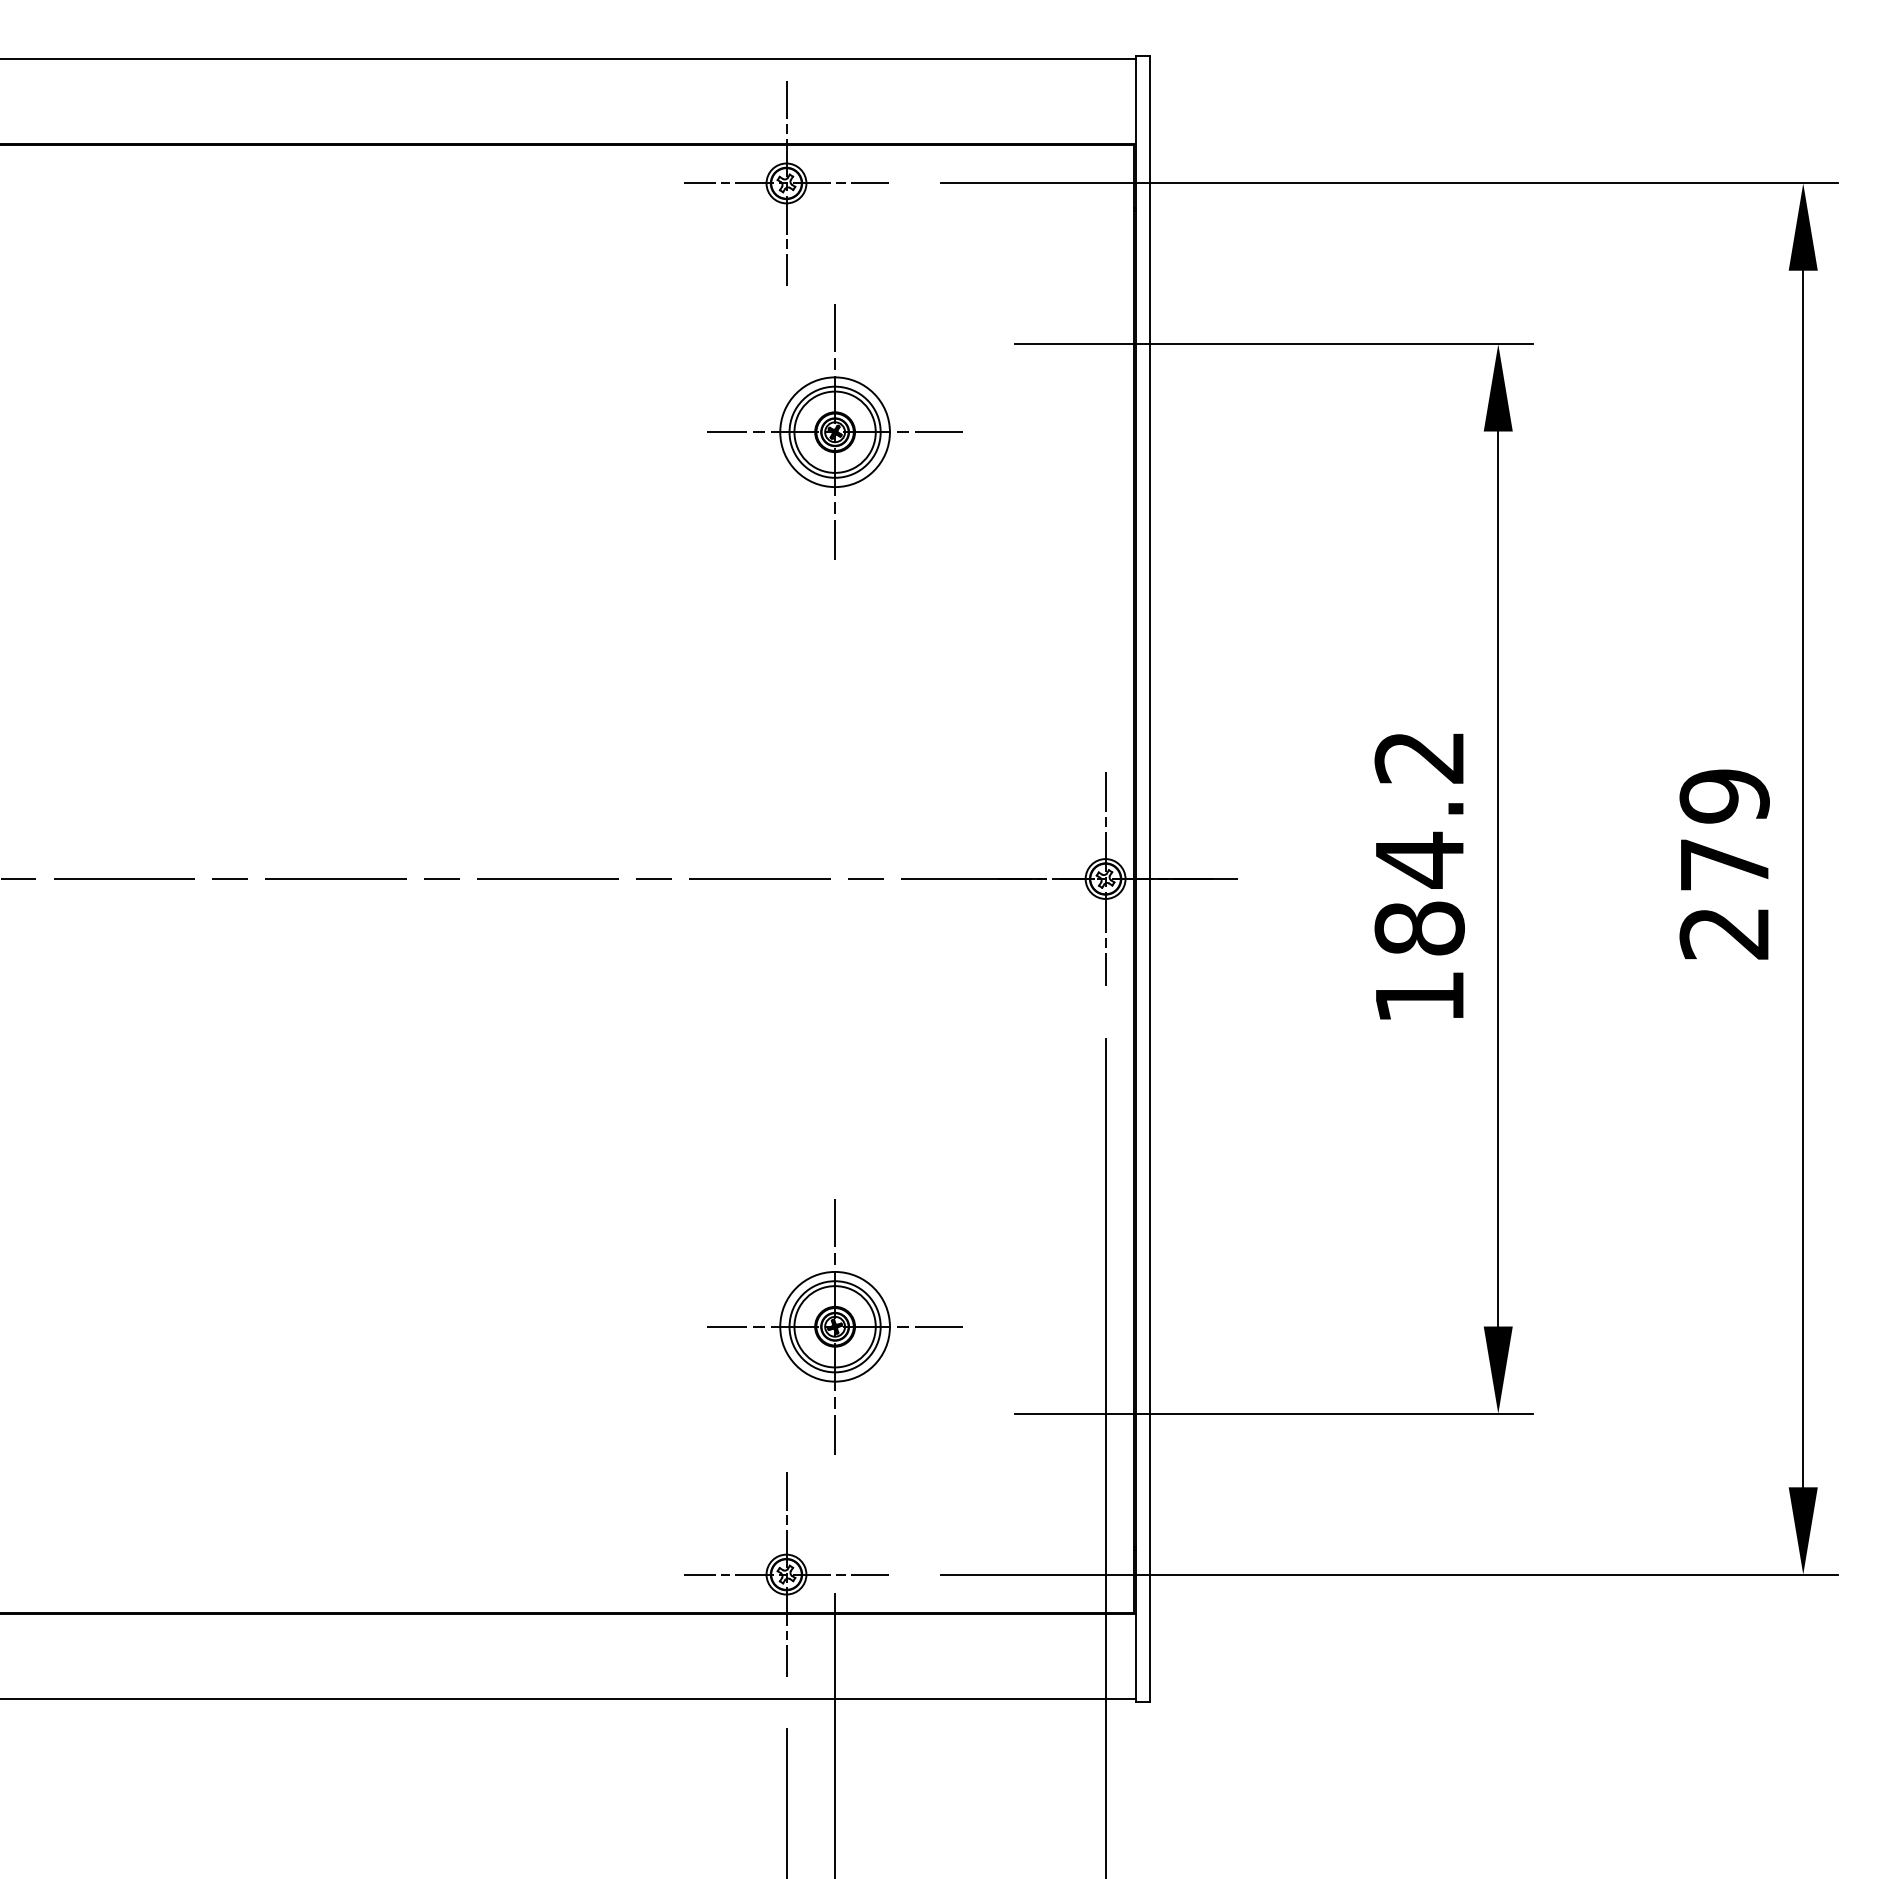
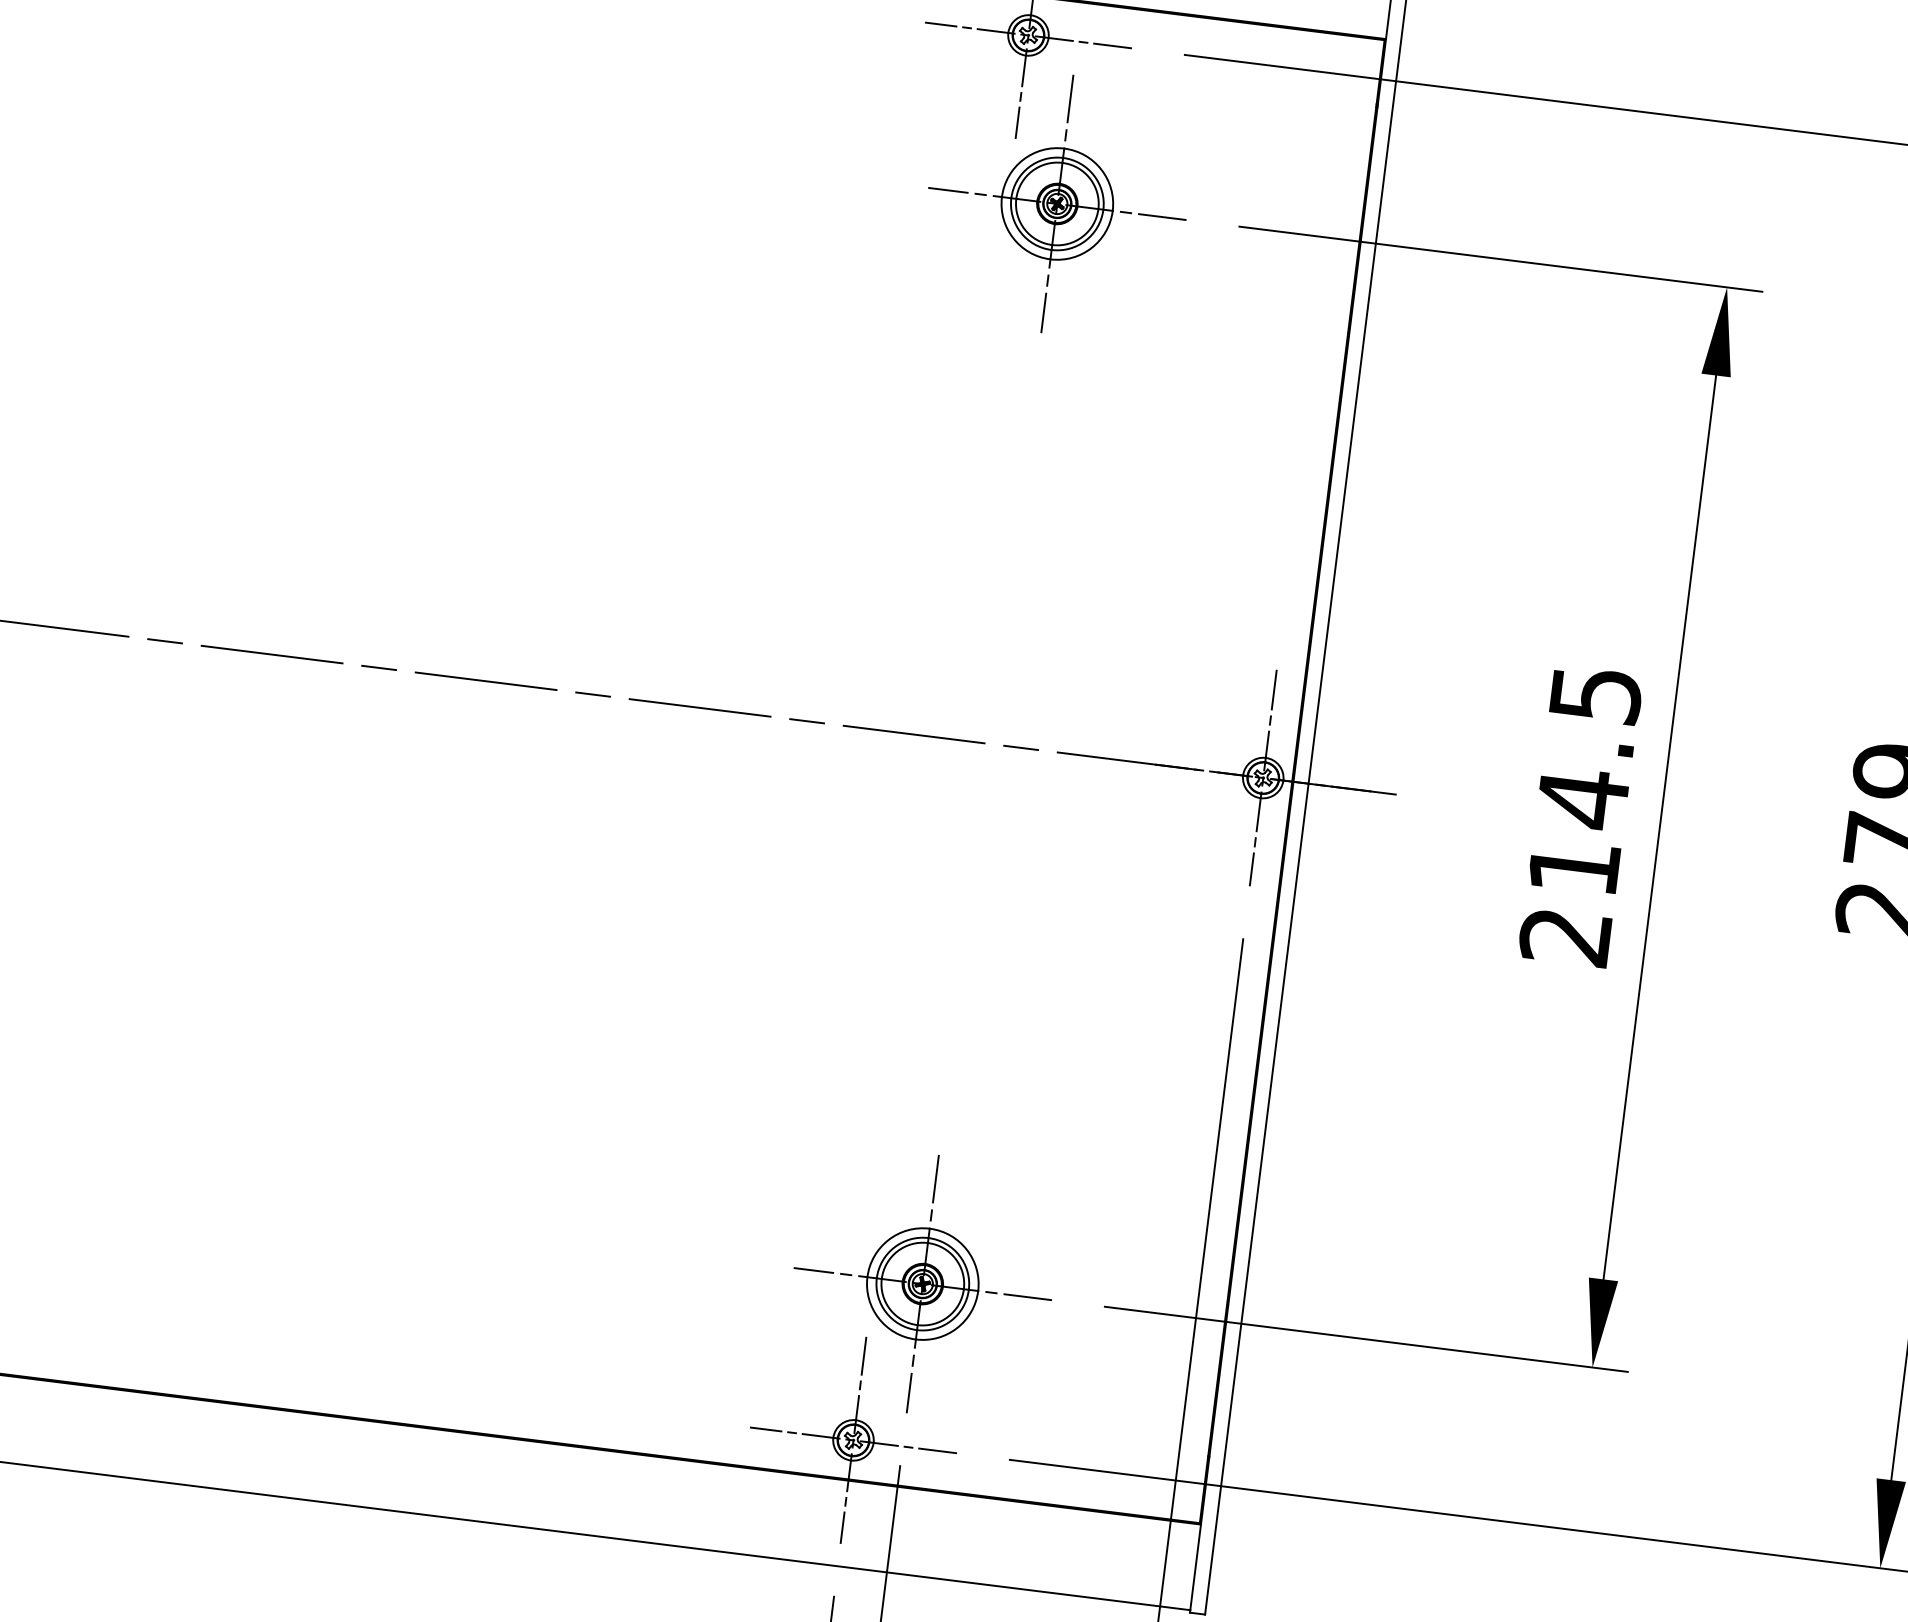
part: (834, 431) -> (1056, 203), moved
text: (1419, 877) -> (1580, 816), 184.2 -> 214.5
part: (834, 1326) -> (922, 1283), moved

